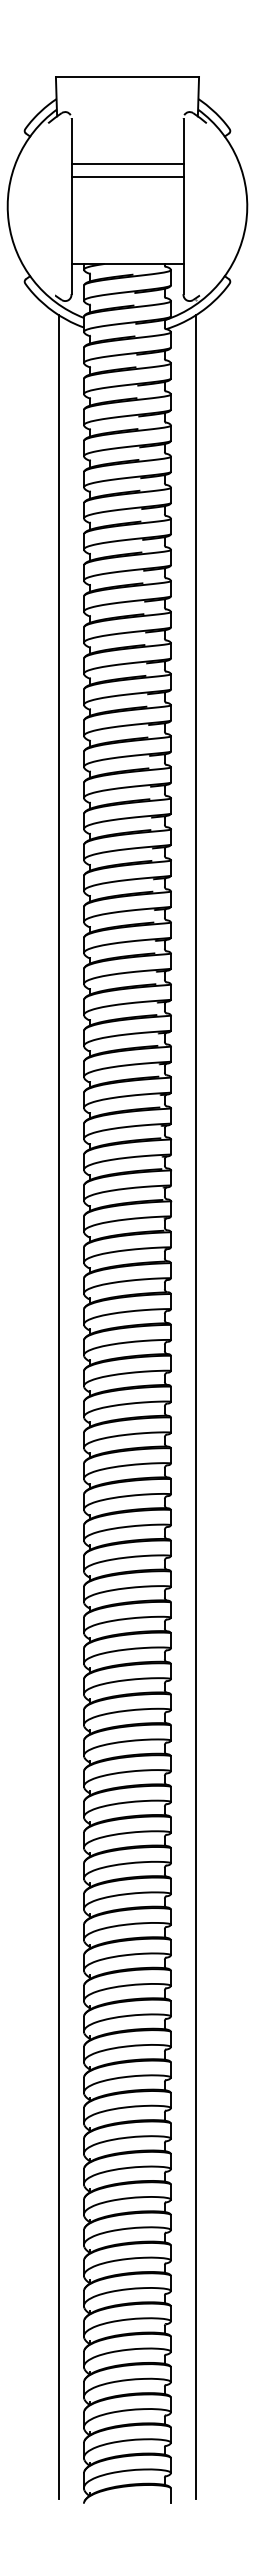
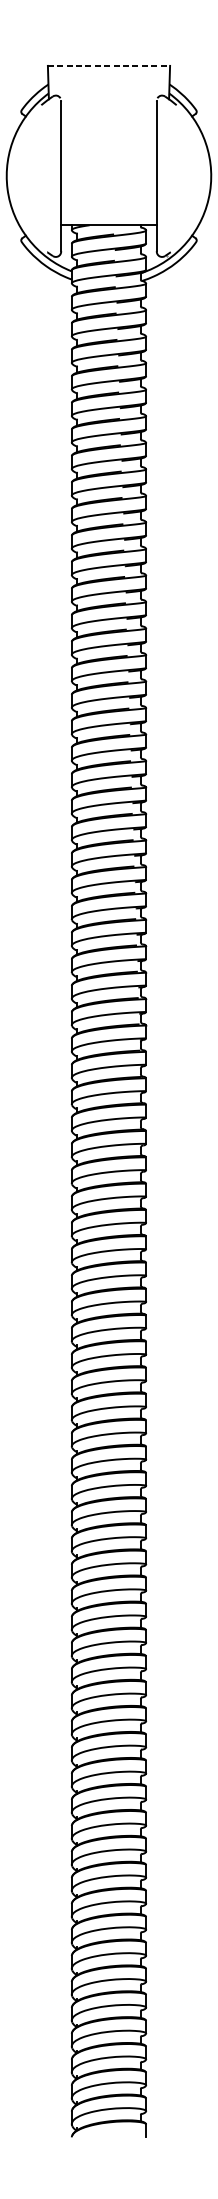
line: (127, 77) -> (109, 66), solid -> dashed
line: (127, 164) -> (109, 140), removed
line: (127, 176) -> (109, 150), removed
line: (59, 1406) -> (50, 1200), removed
line: (195, 1406) -> (167, 1200), removed

